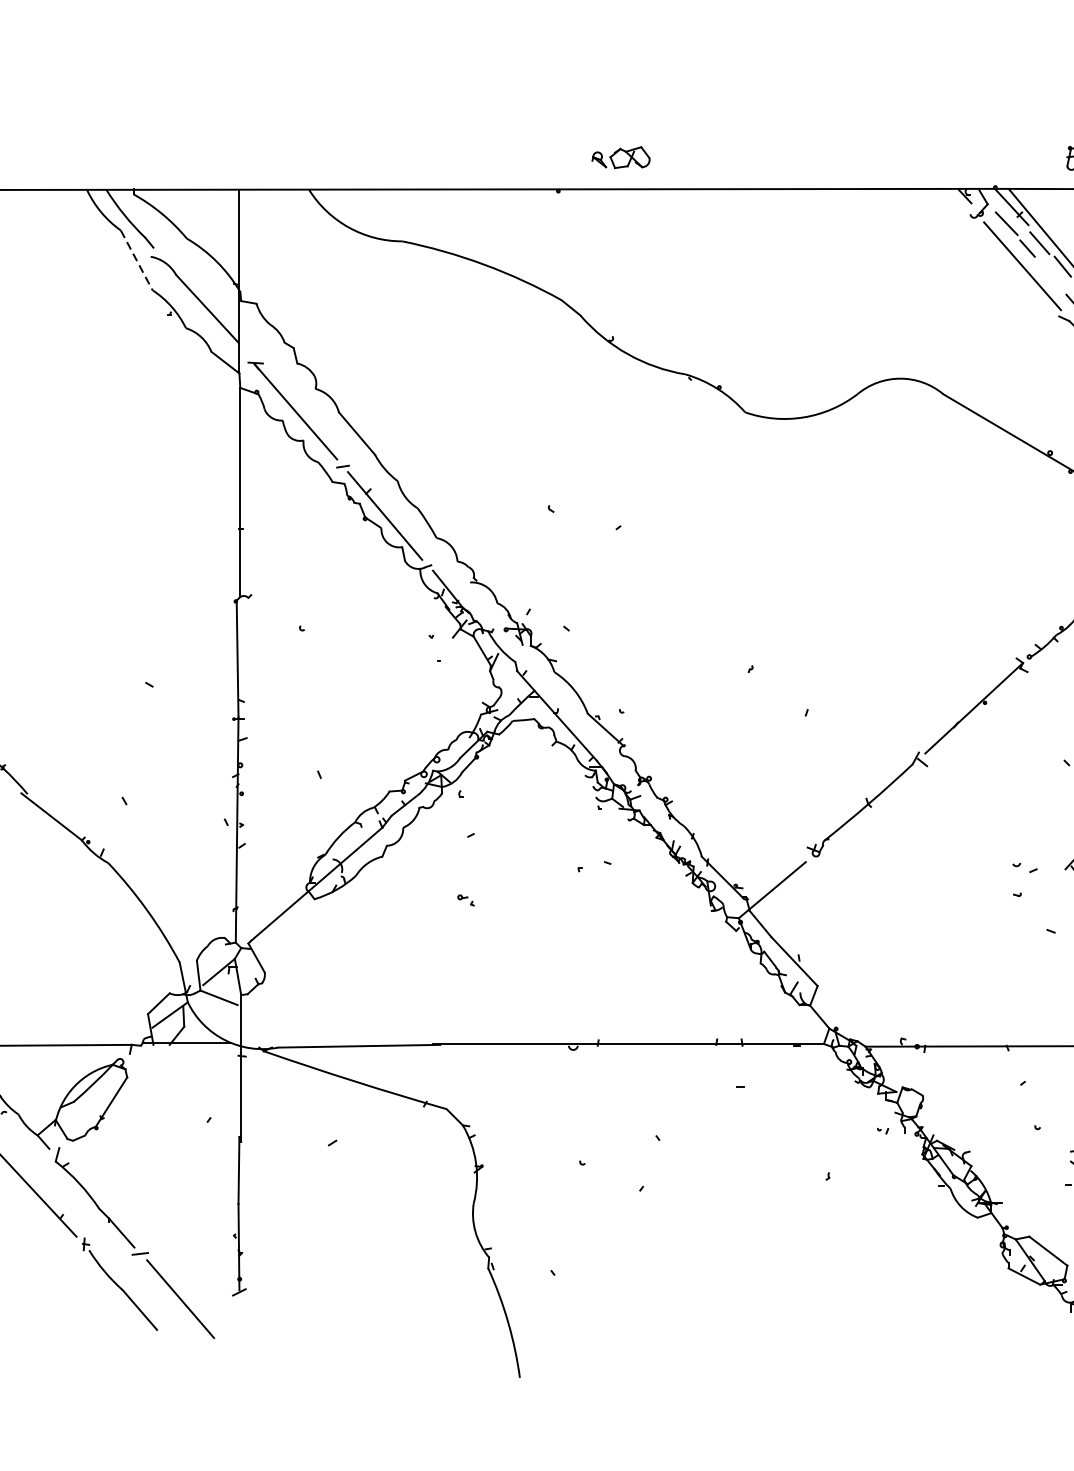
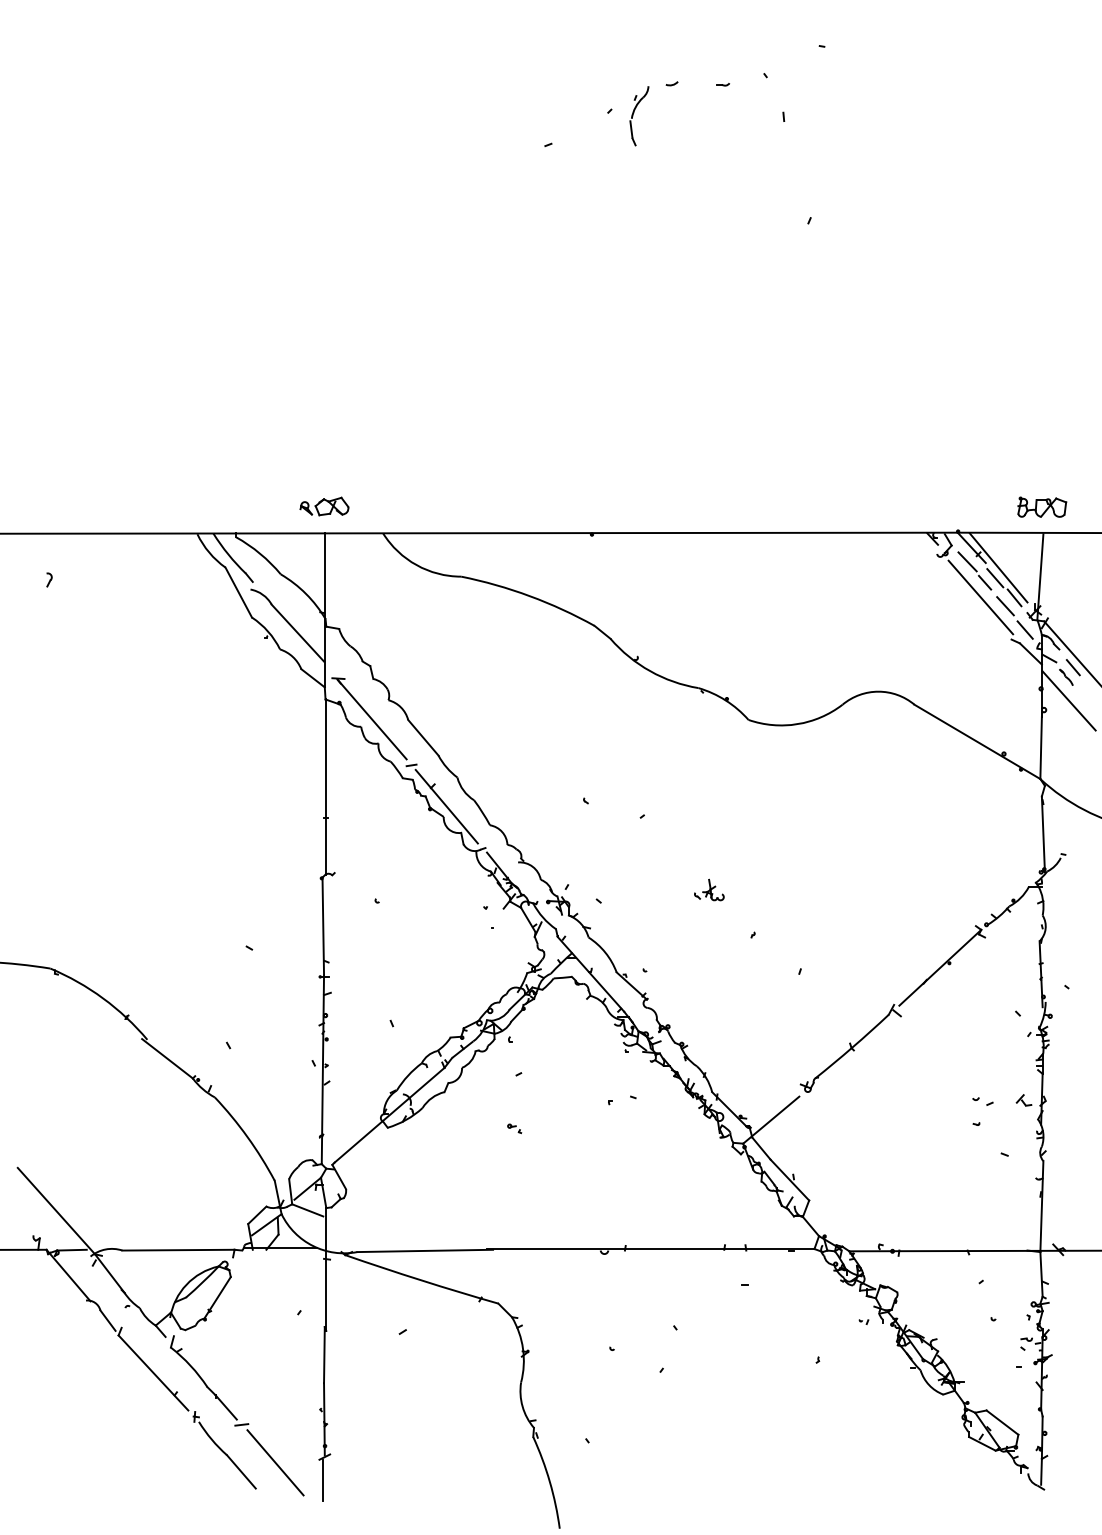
part: (621, 157) -> (324, 506), moved
line: (136, 261) -> (238, 593), dashed -> solid
line: (1051, 276) -> (1005, 606), added
part: (698, 614) -> (709, 889), added
line: (237, 1320) -> (323, 1480), added

